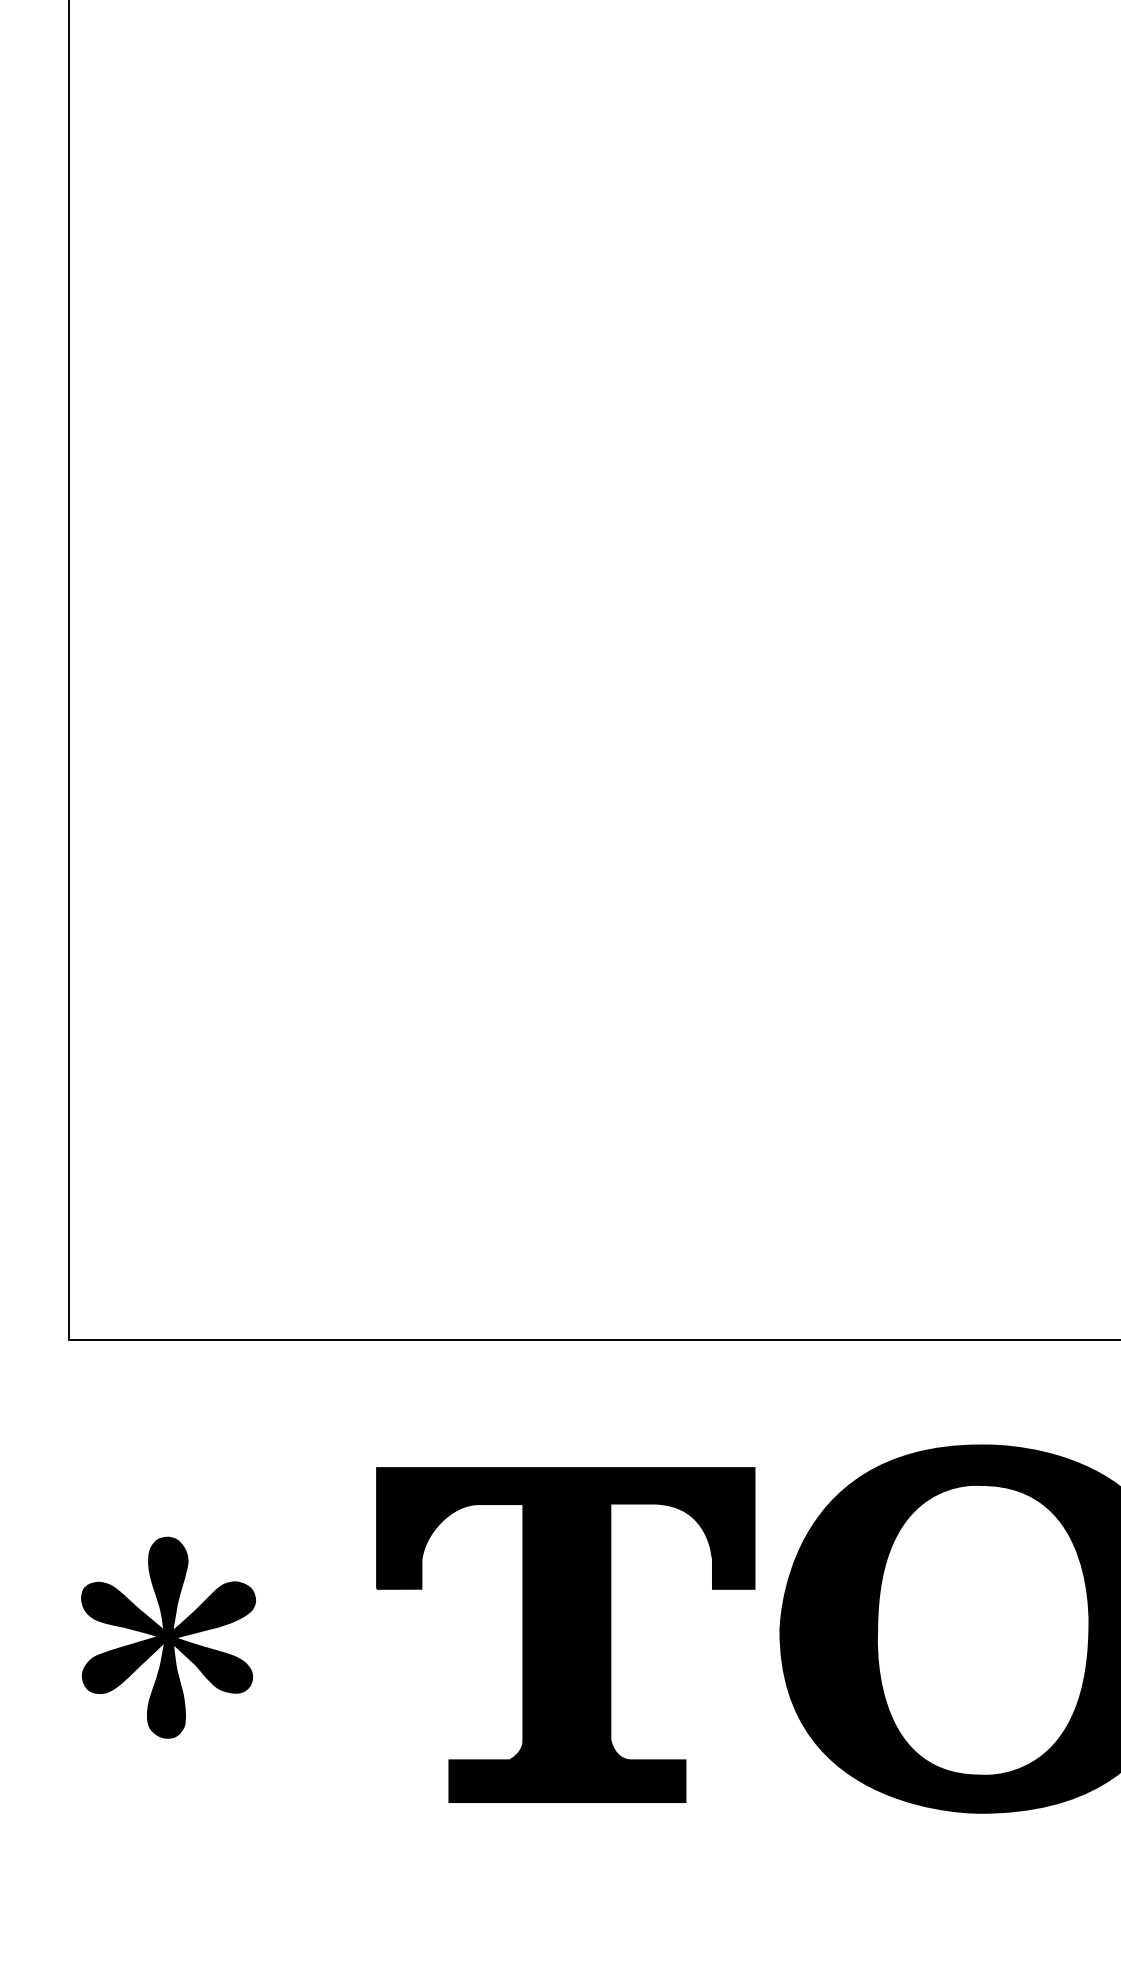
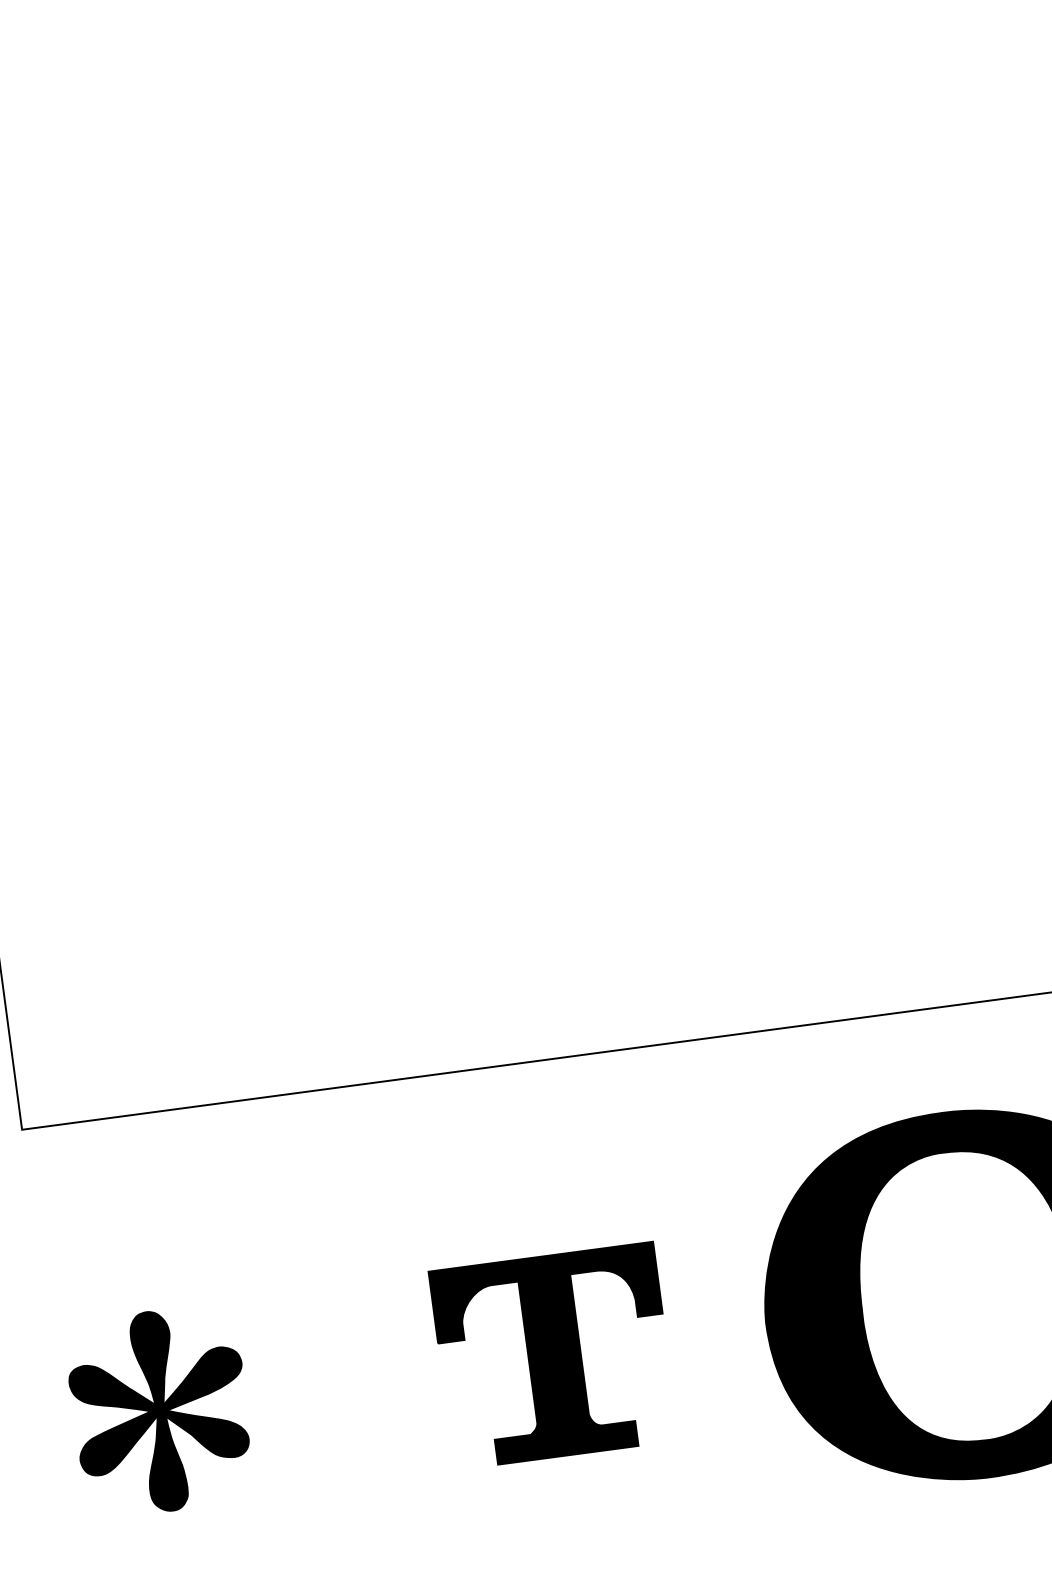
part: (565, 1634) -> (553, 1355), size x0.6

